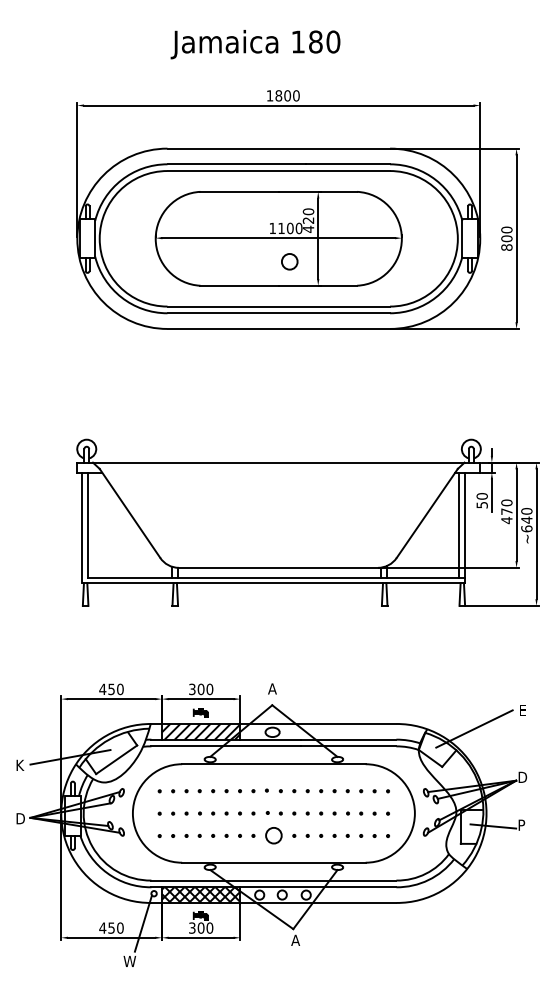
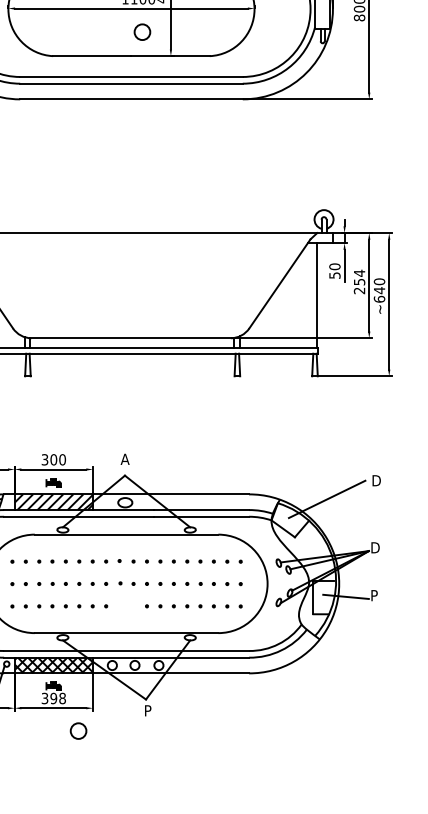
text: (506, 511) -> (359, 281), 470 -> 254
line: (458, 524) -> (311, 294), removed
text: (523, 709) -> (376, 479), E -> D
circle: (273, 835) -> (78, 730), moved
text: (205, 927) -> (58, 697), 300 -> 398
text: (295, 939) -> (148, 709), A -> P

